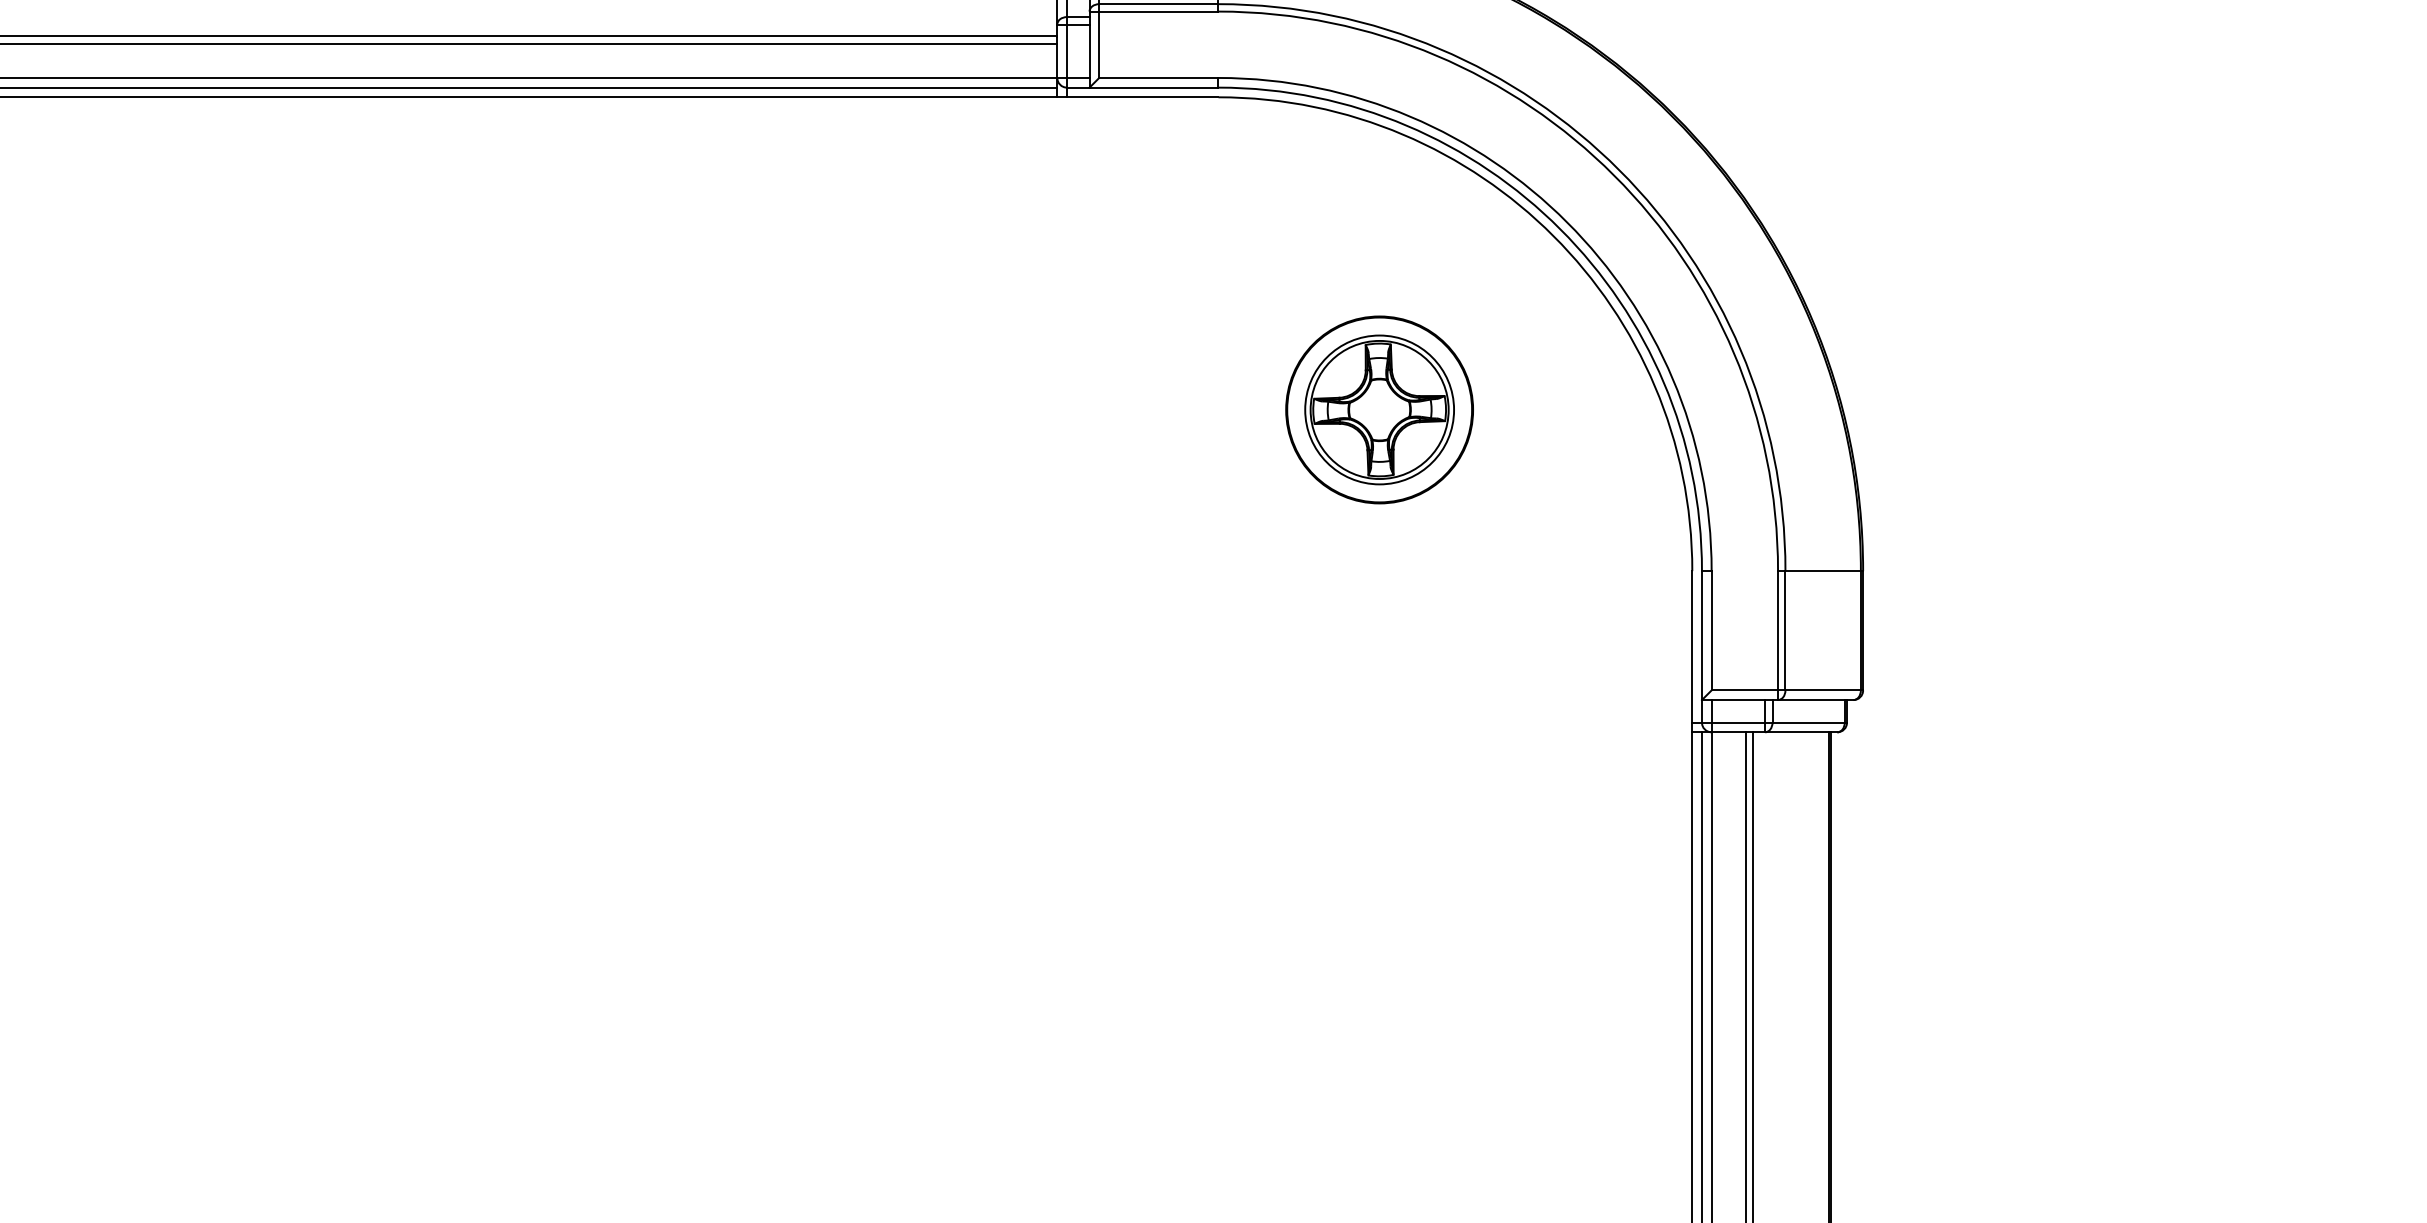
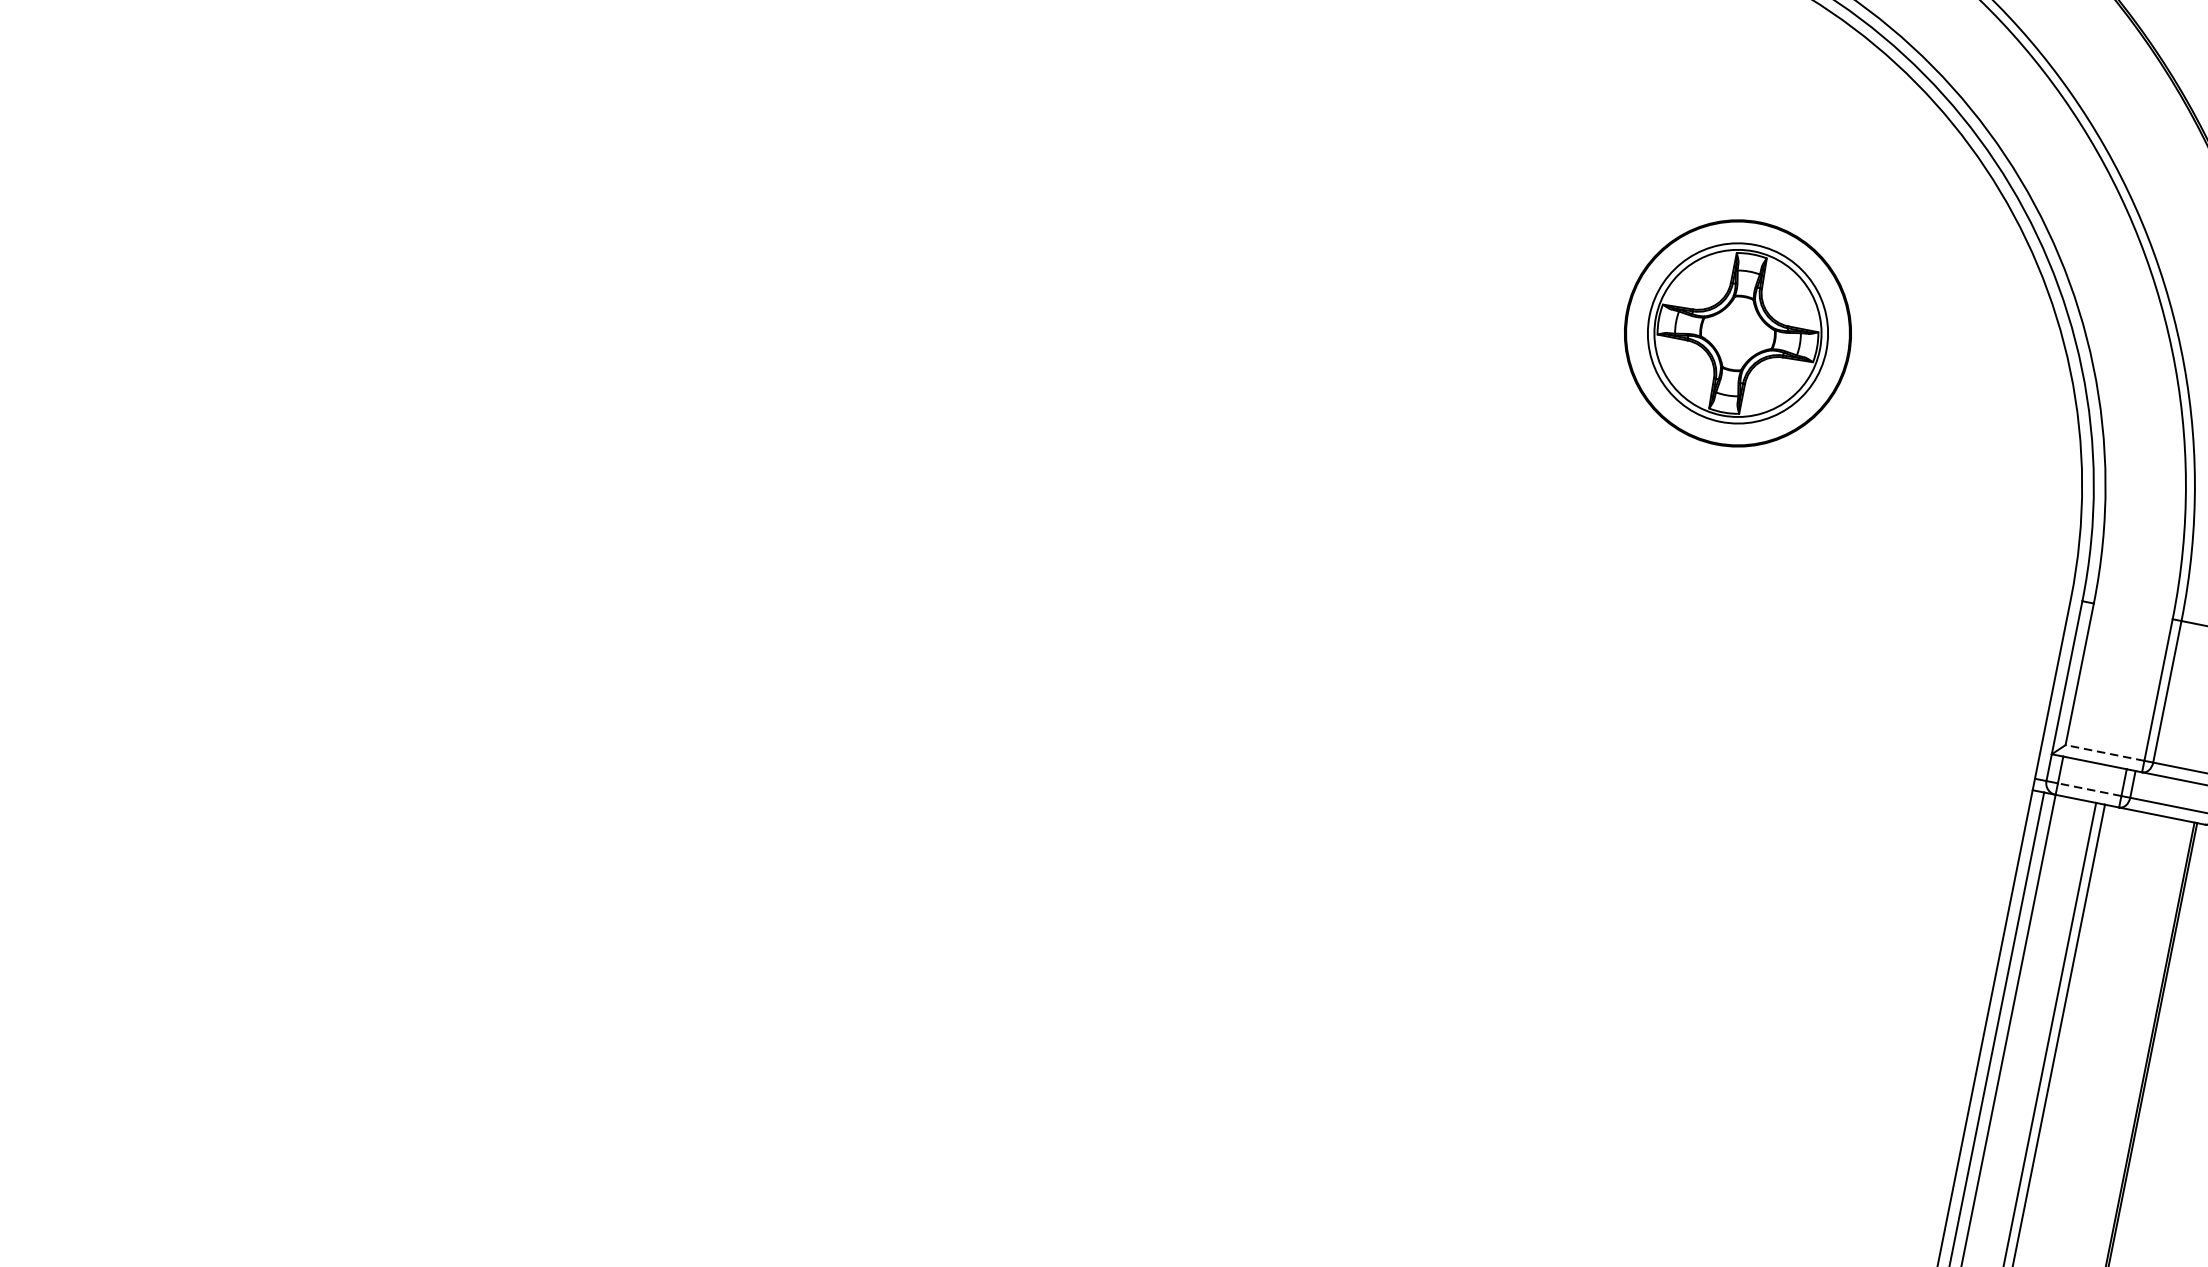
line: (1744, 690) -> (2104, 753), solid -> dashed
line: (1738, 722) -> (2089, 789), solid -> dashed

